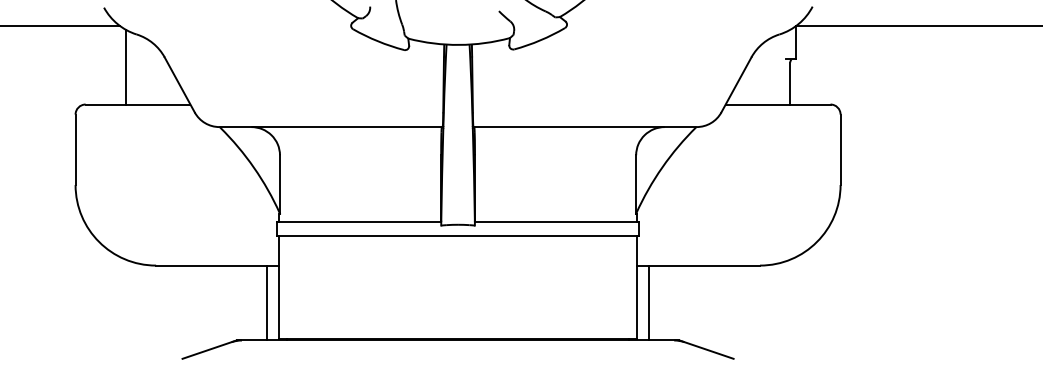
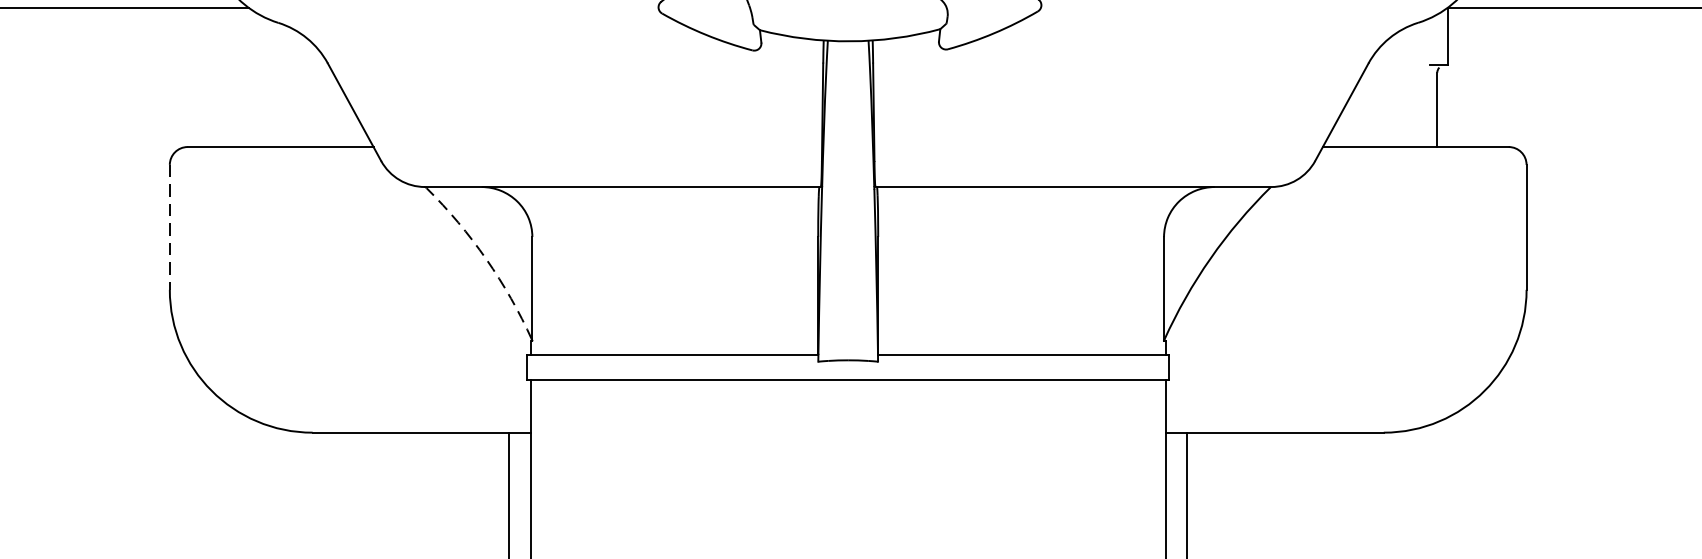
line: (125, 66) -> (258, 79), removed
line: (75, 150) -> (169, 228), solid -> dashed
arc: (254, 167) -> (487, 258), solid -> dashed

